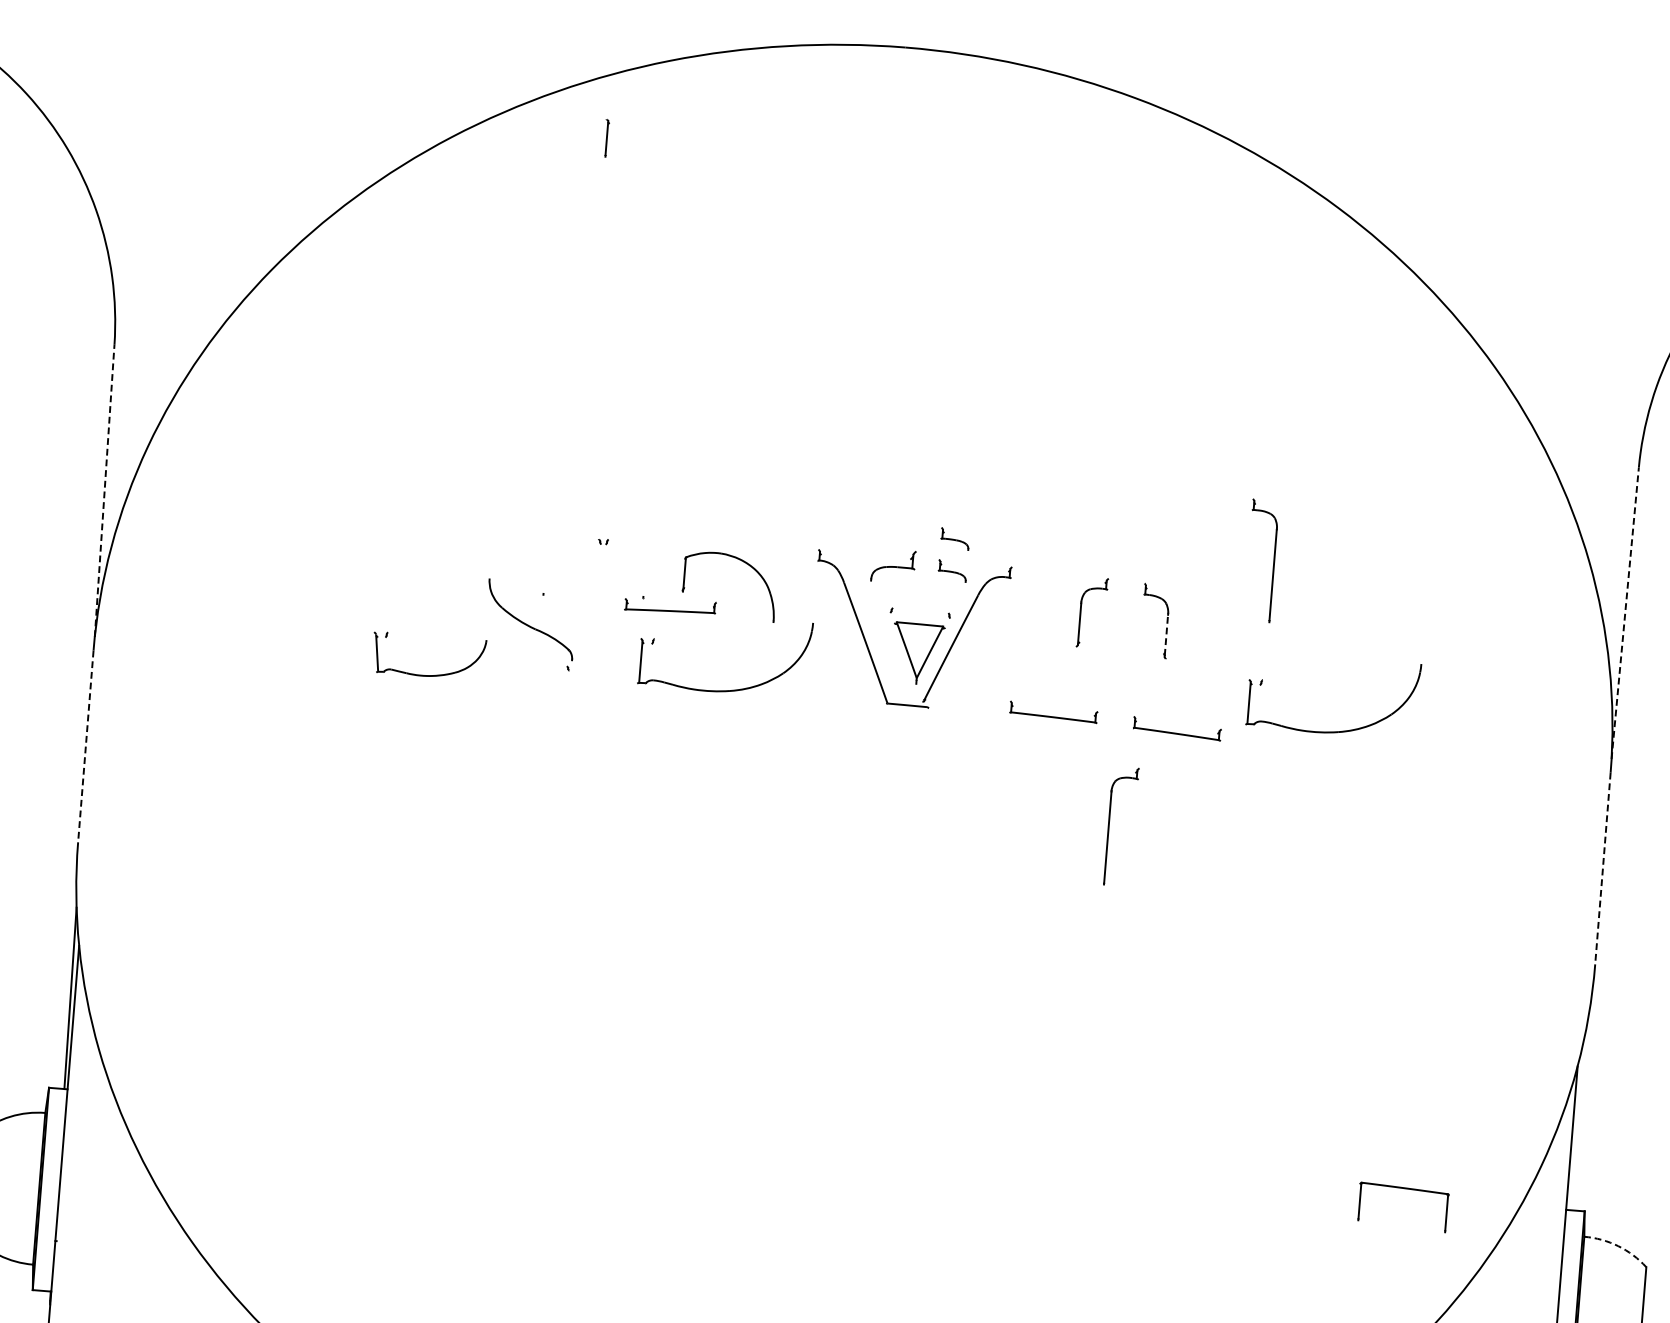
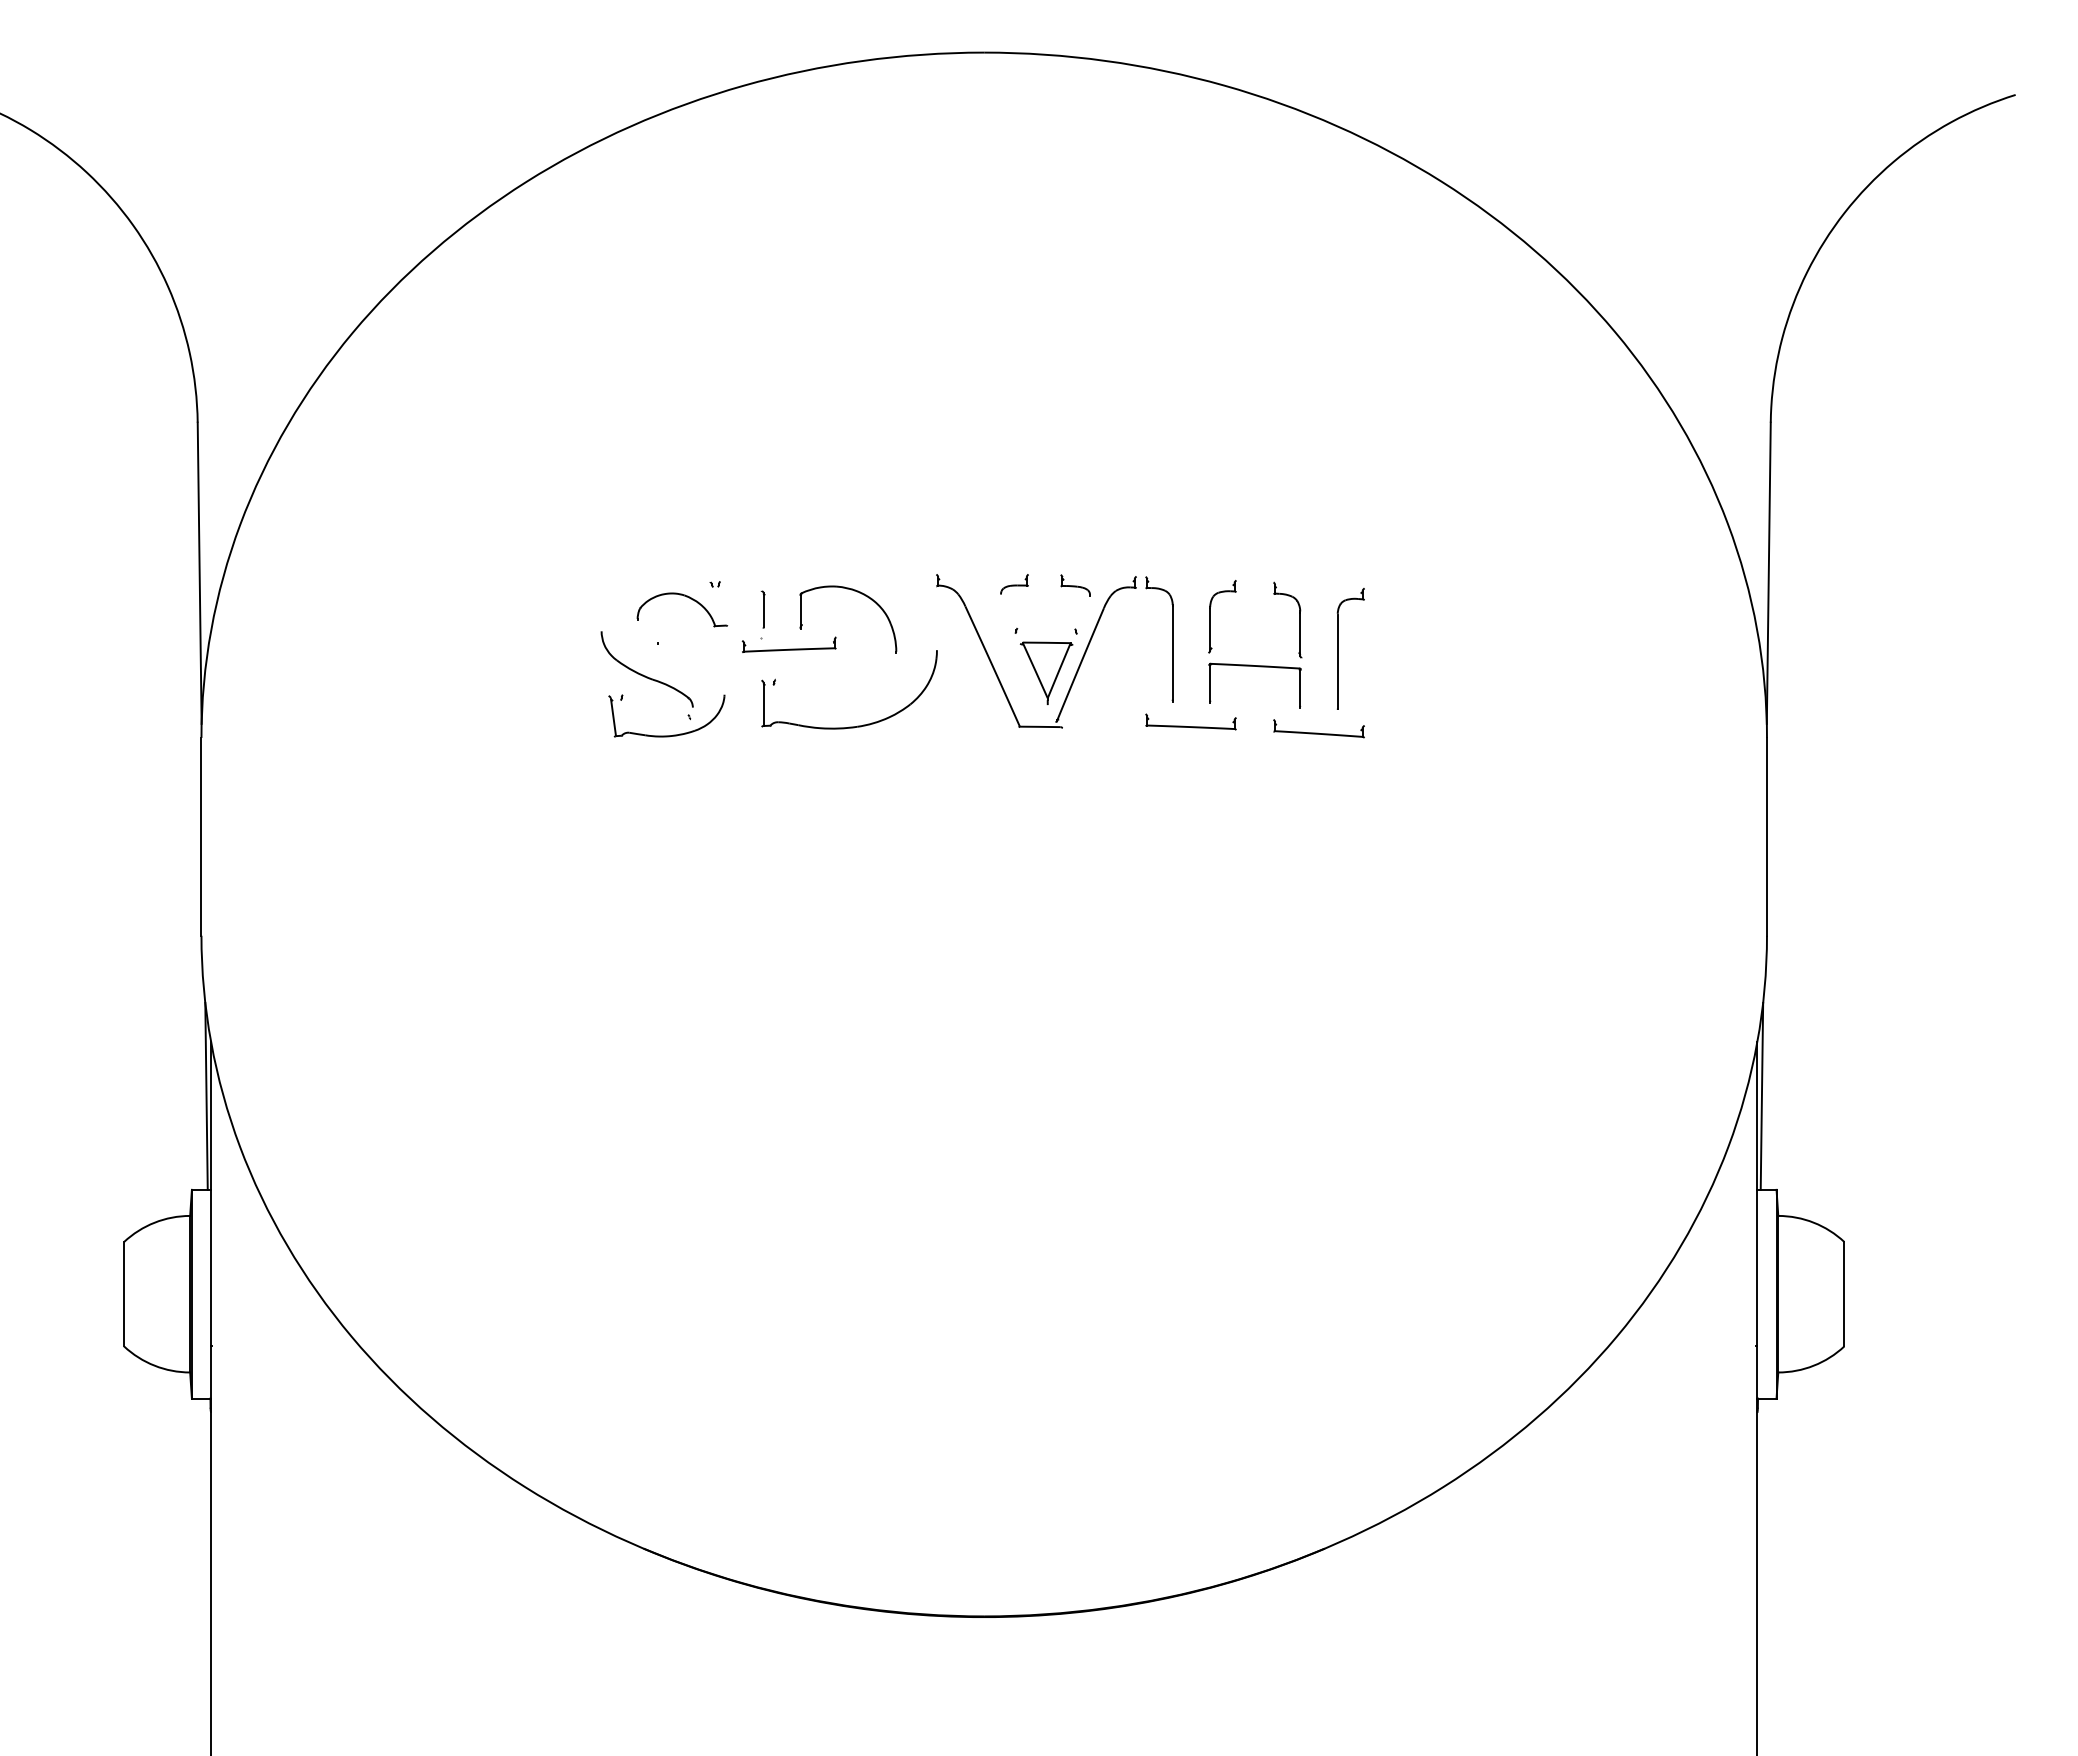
part: (605, 137) -> (762, 609), moved
line: (104, 491) -> (199, 573), dashed -> solid
part: (955, 539) -> (1075, 552), removed
part: (574, 552) -> (686, 597), added
part: (1274, 561) -> (1172, 639), moved
part: (893, 565) -> (1014, 584), size x0.62
line: (1624, 613) -> (1768, 573), dashed -> solid
line: (1166, 635) -> (1300, 633), dashed -> solid
part: (427, 675) -> (666, 735), moved
part: (1338, 730) -> (1484, 717), removed
line: (85, 746) -> (201, 836), dashed -> solid
part: (1109, 824) -> (1338, 648), moved
line: (1602, 868) -> (1766, 836), dashed -> solid
line: (1577, 1118) -> (1761, 1095), added
part: (1407, 1189) -> (1258, 667), moved
arc: (1617, 1245) -> (1813, 1222), dashed -> solid

